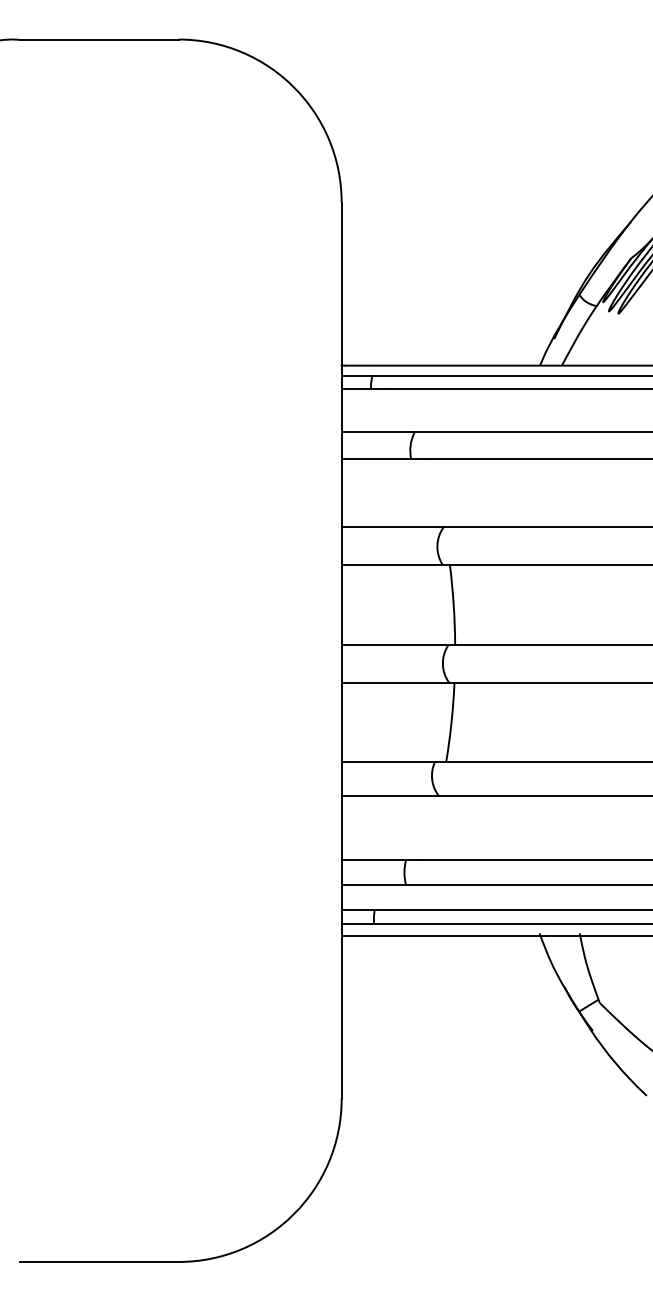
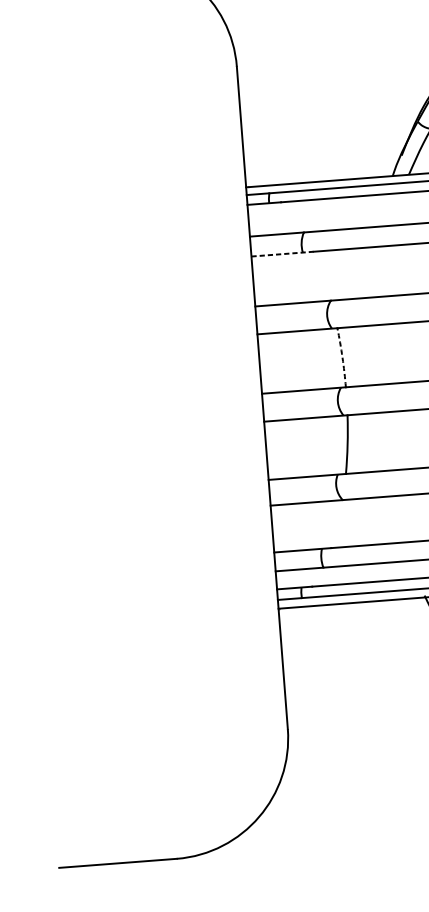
line: (384, 459) -> (283, 254), solid -> dashed
arc: (453, 604) -> (342, 357), solid -> dashed

